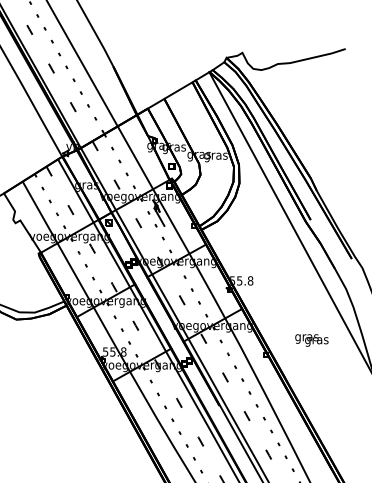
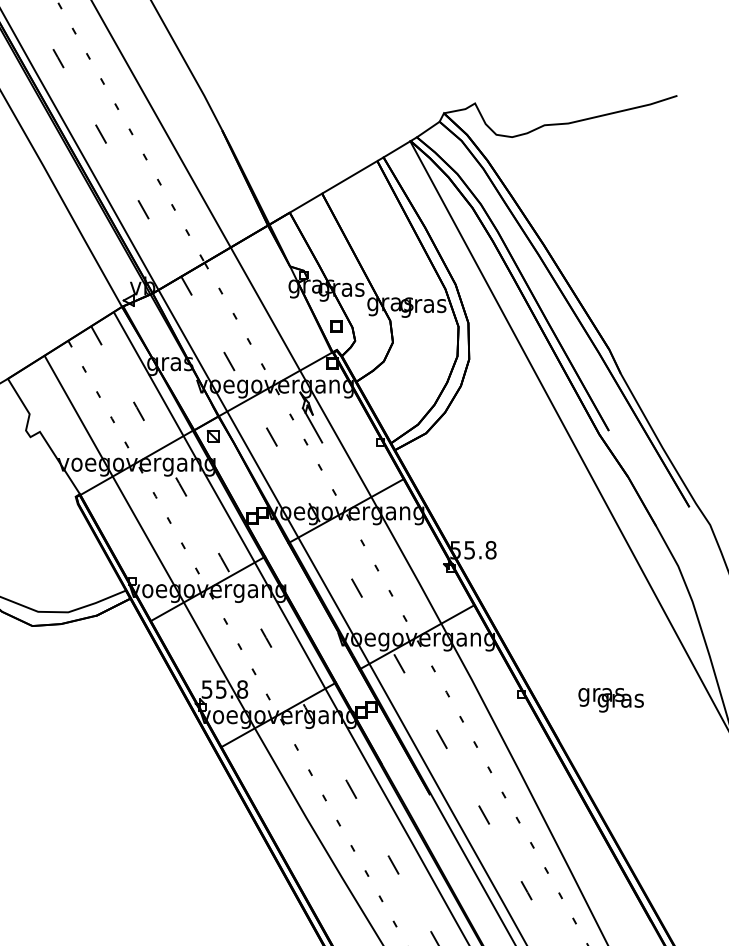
text: (311, 340) -> (610, 700), moved

